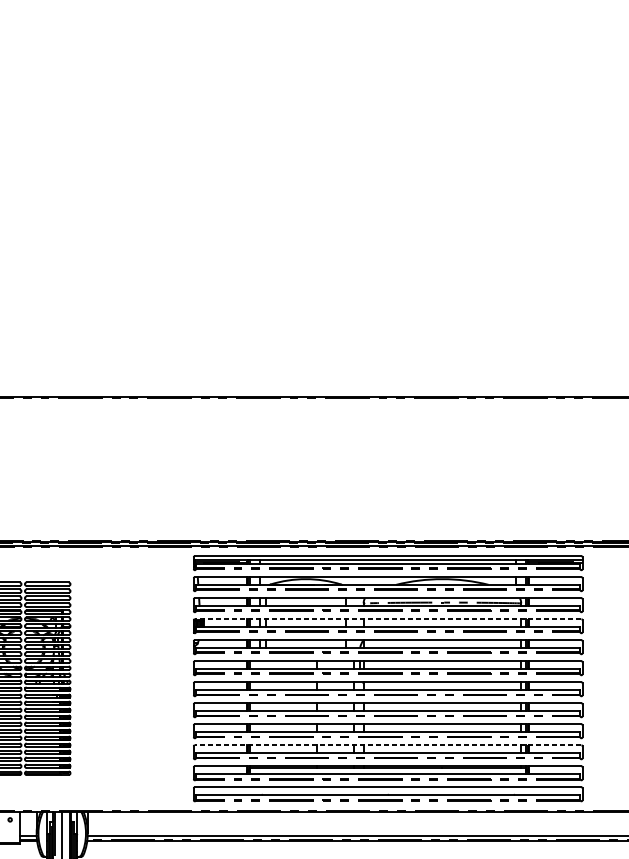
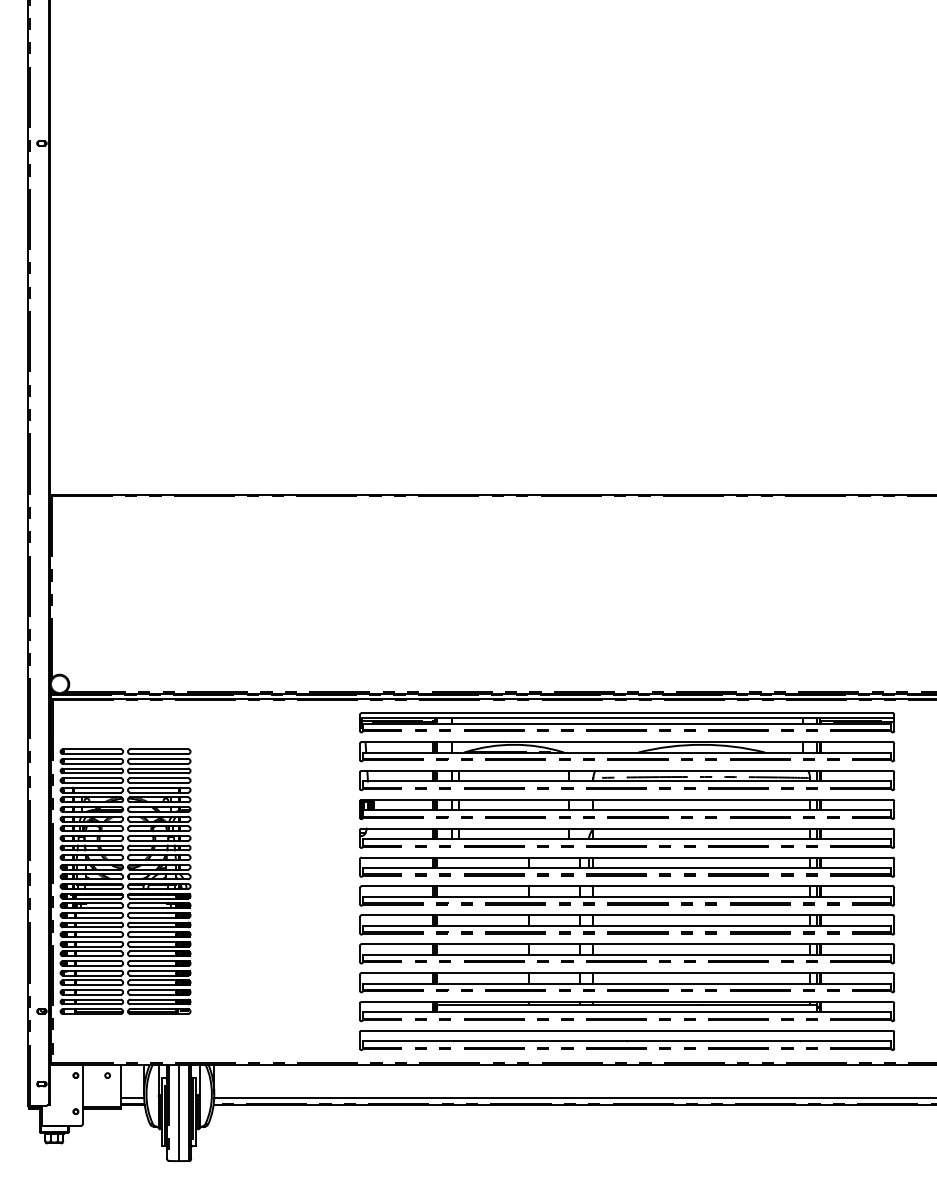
line: (388, 618) -> (627, 799), dashed -> solid
line: (388, 745) -> (627, 973), dashed -> solid

